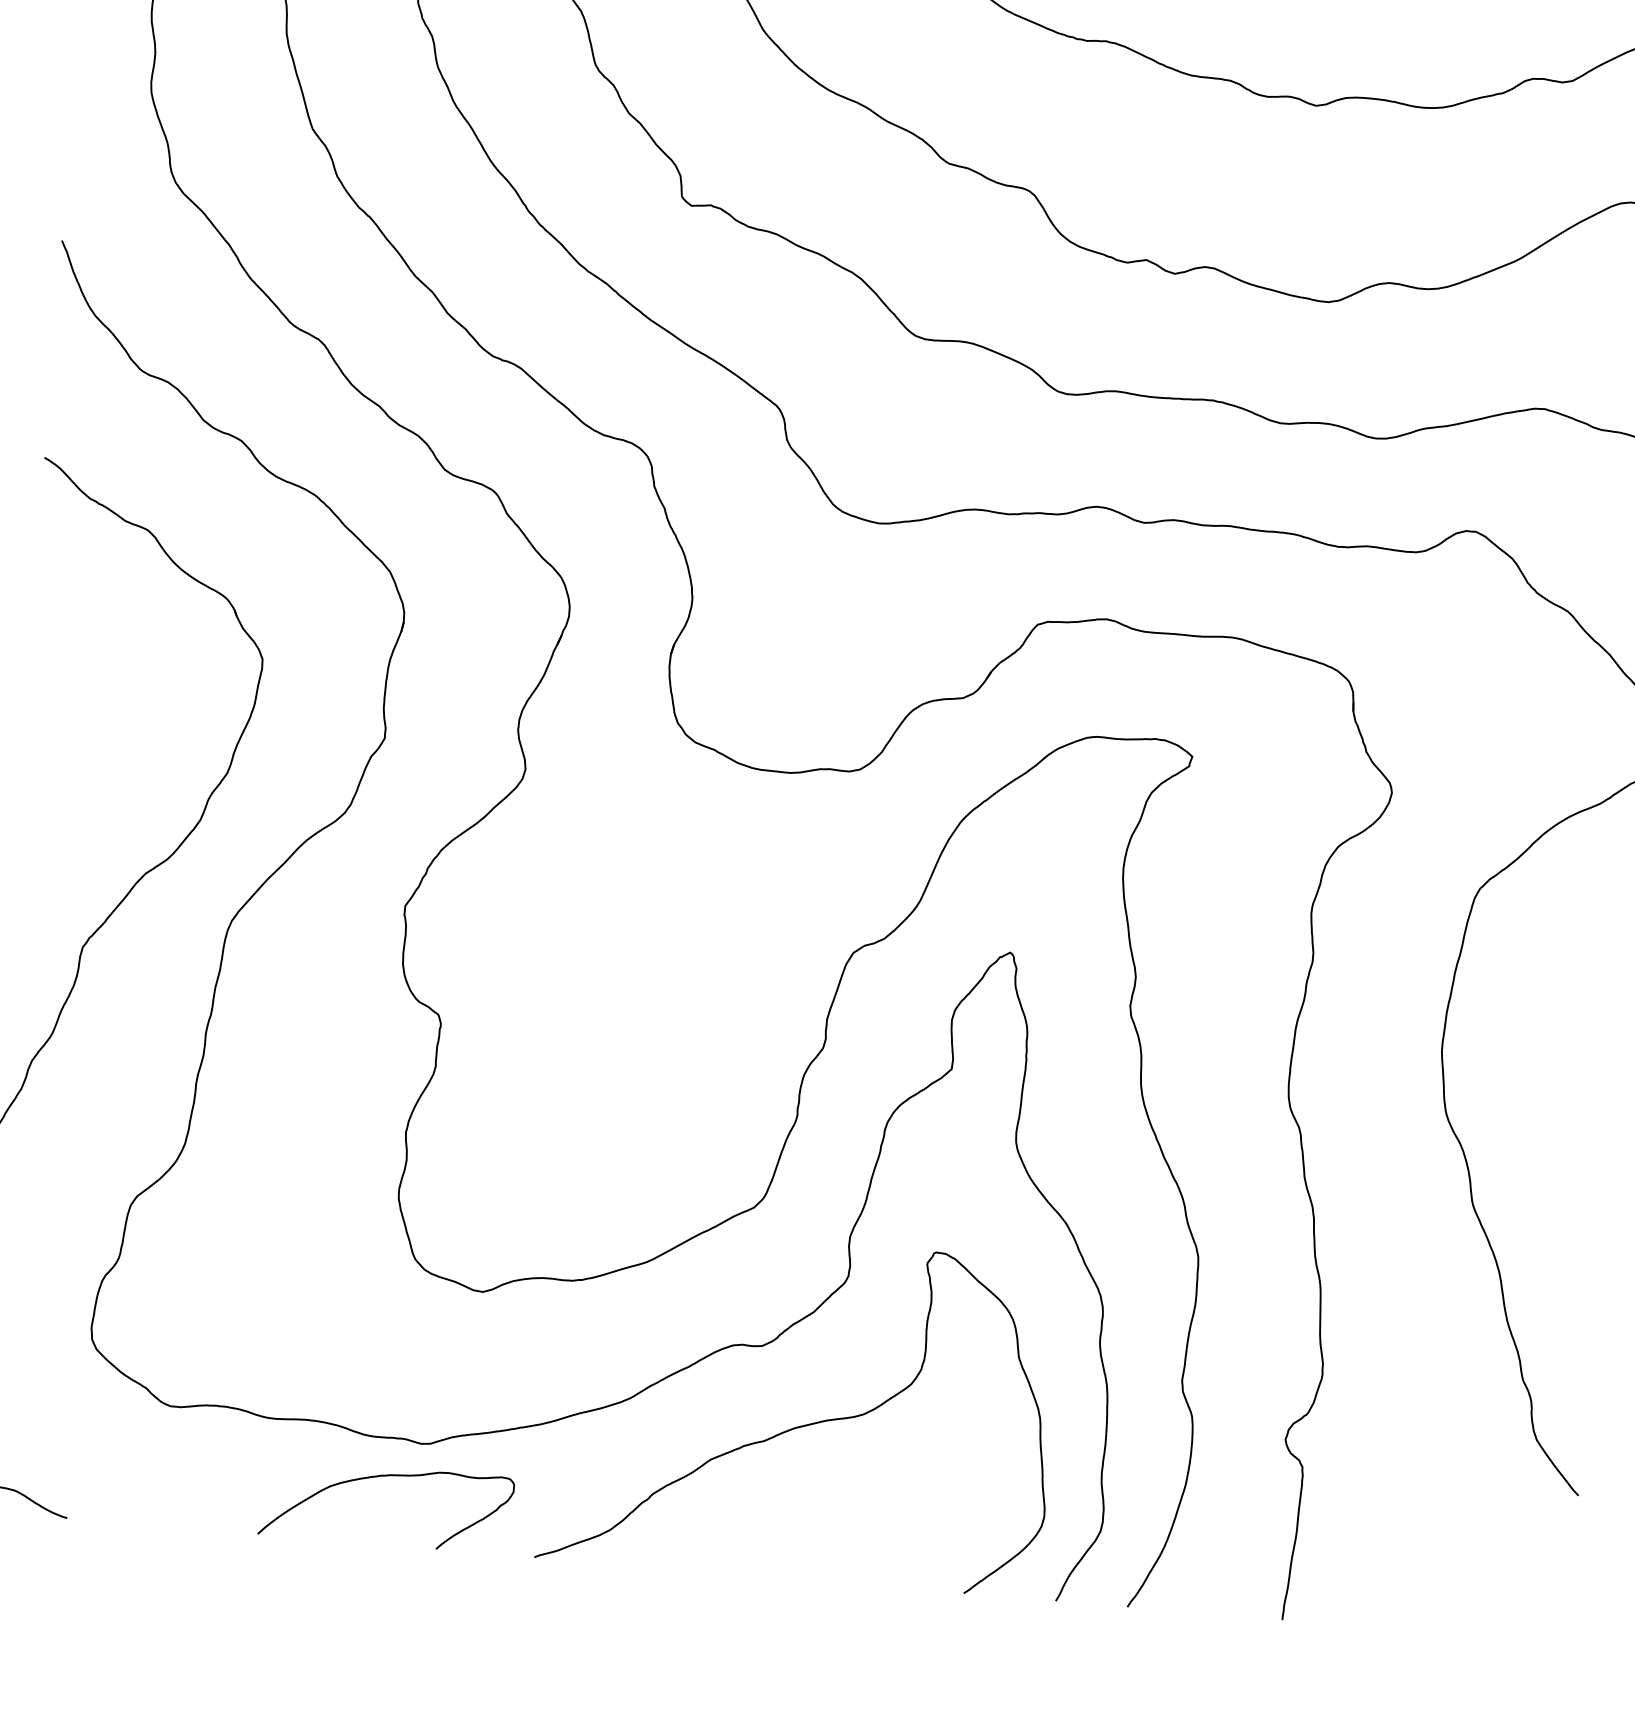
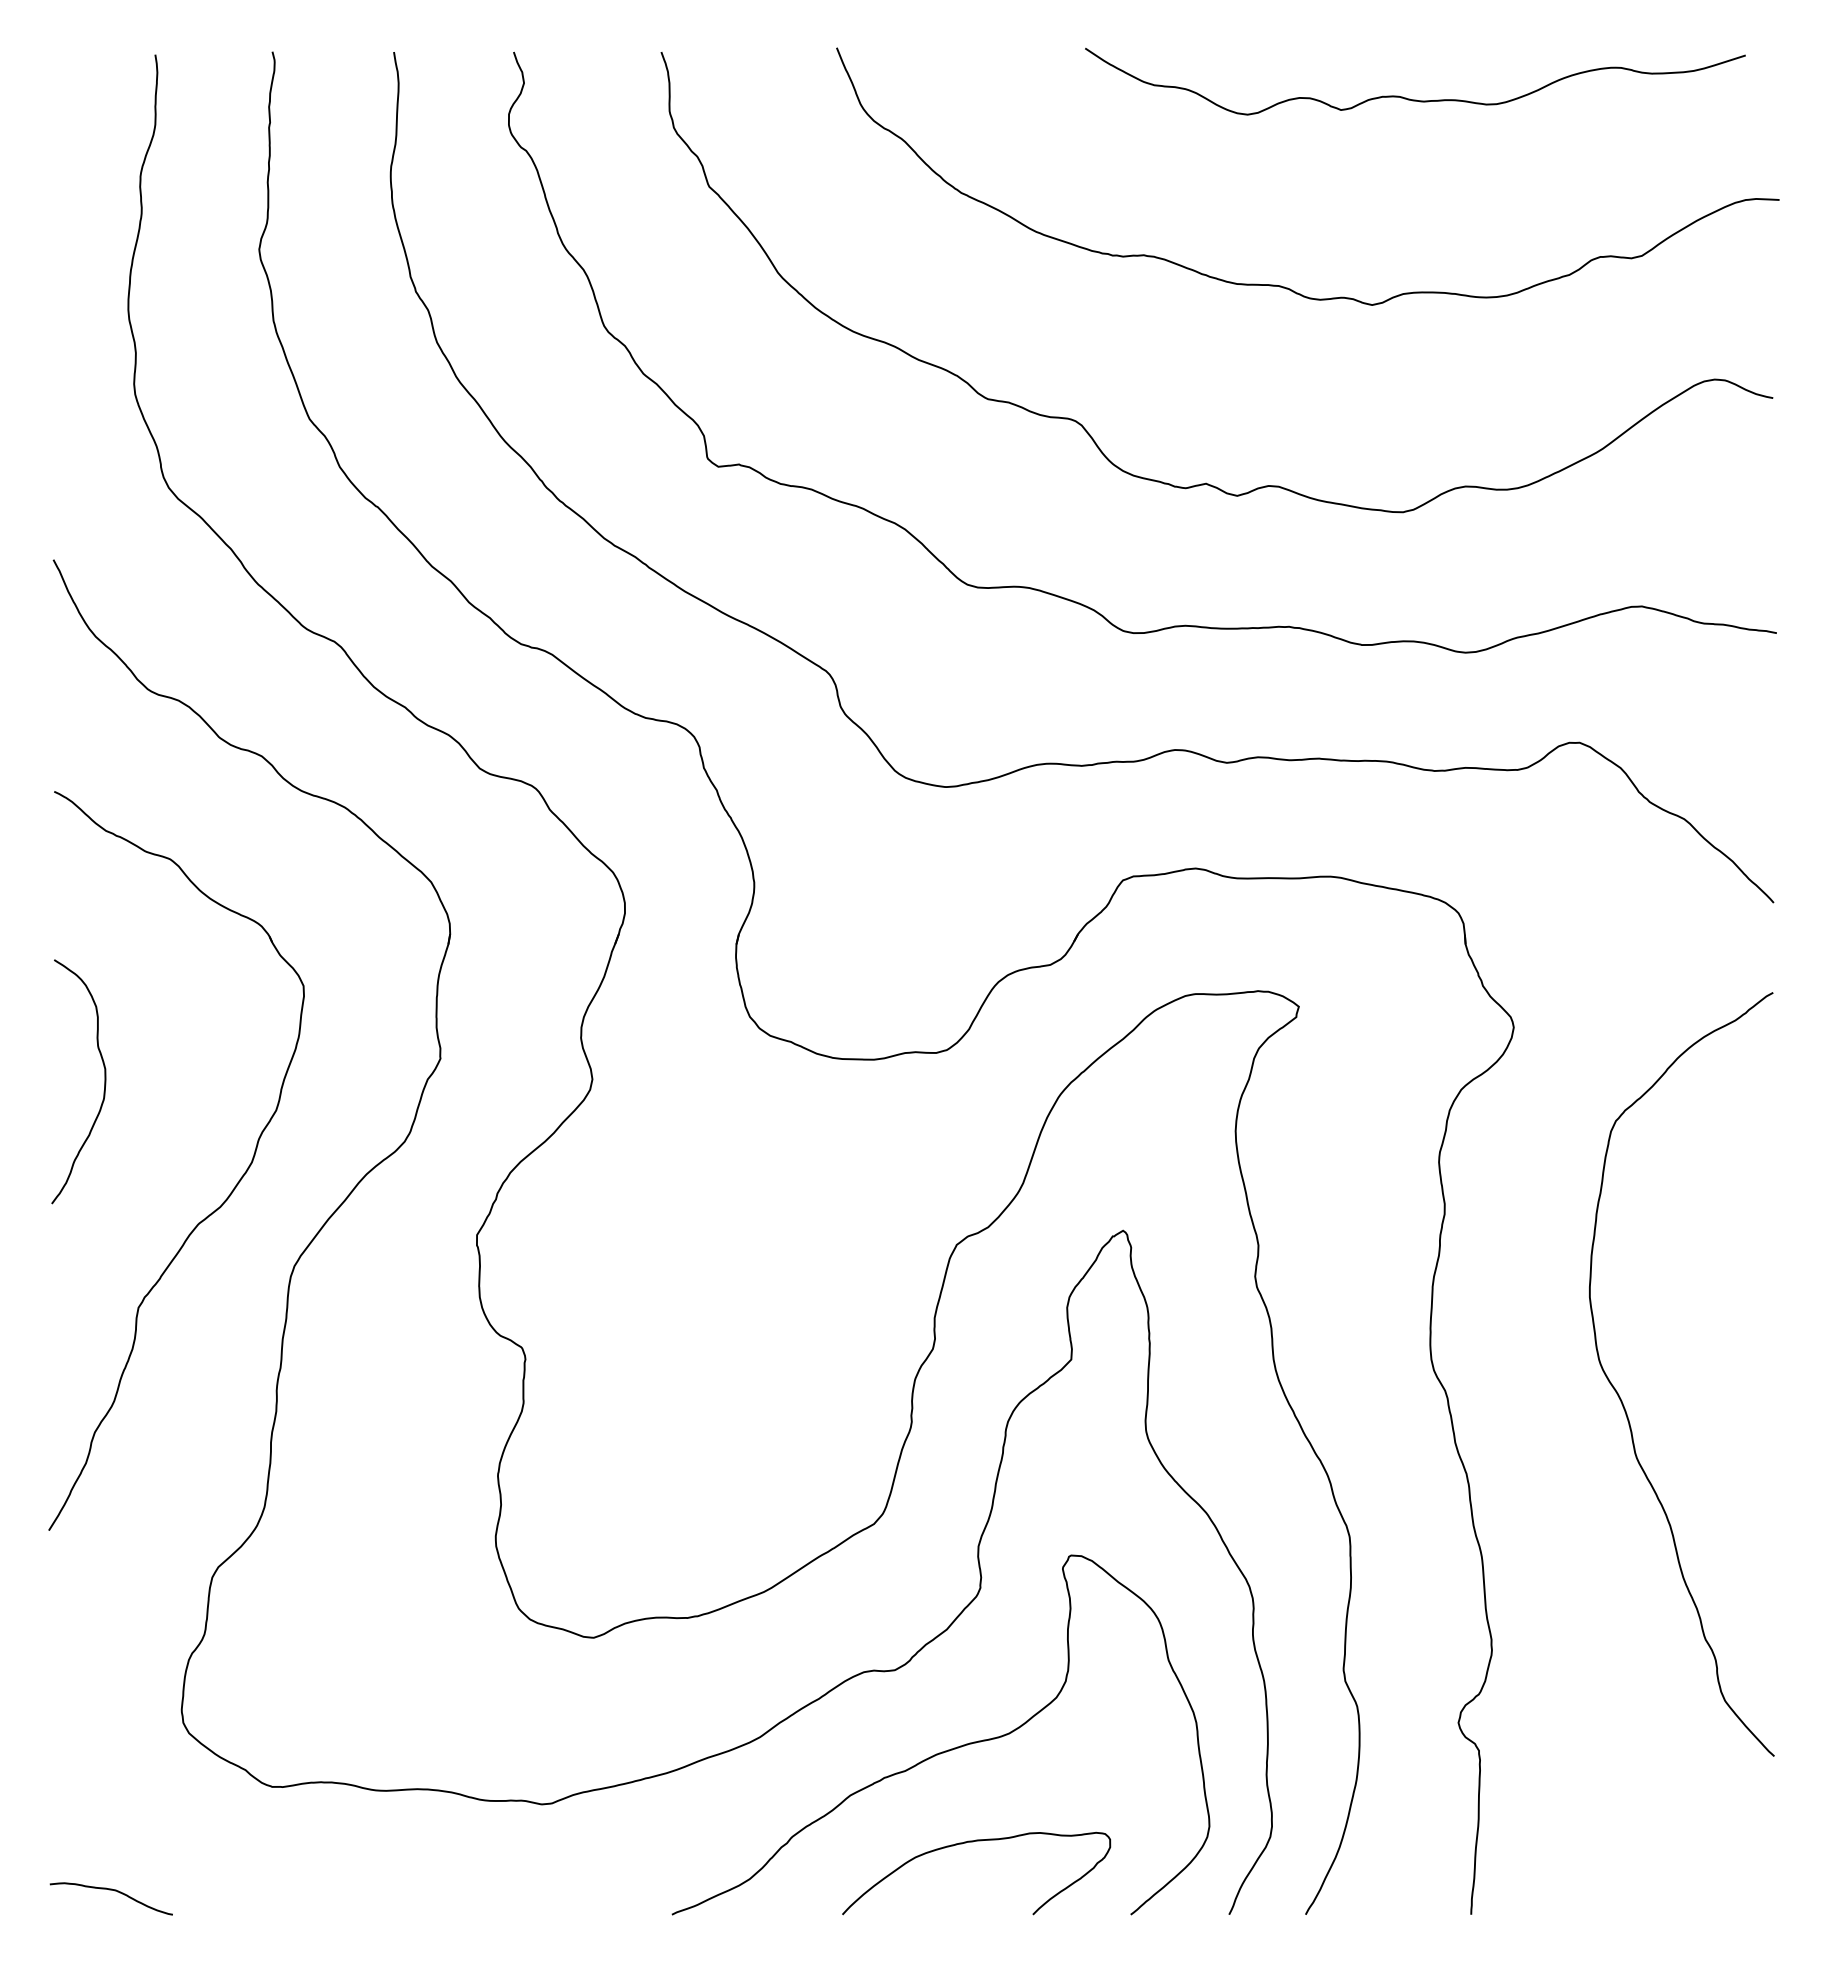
curve: (68, 732) -> (104, 1081), added
curve: (386, 1476) -> (973, 1842), moved

